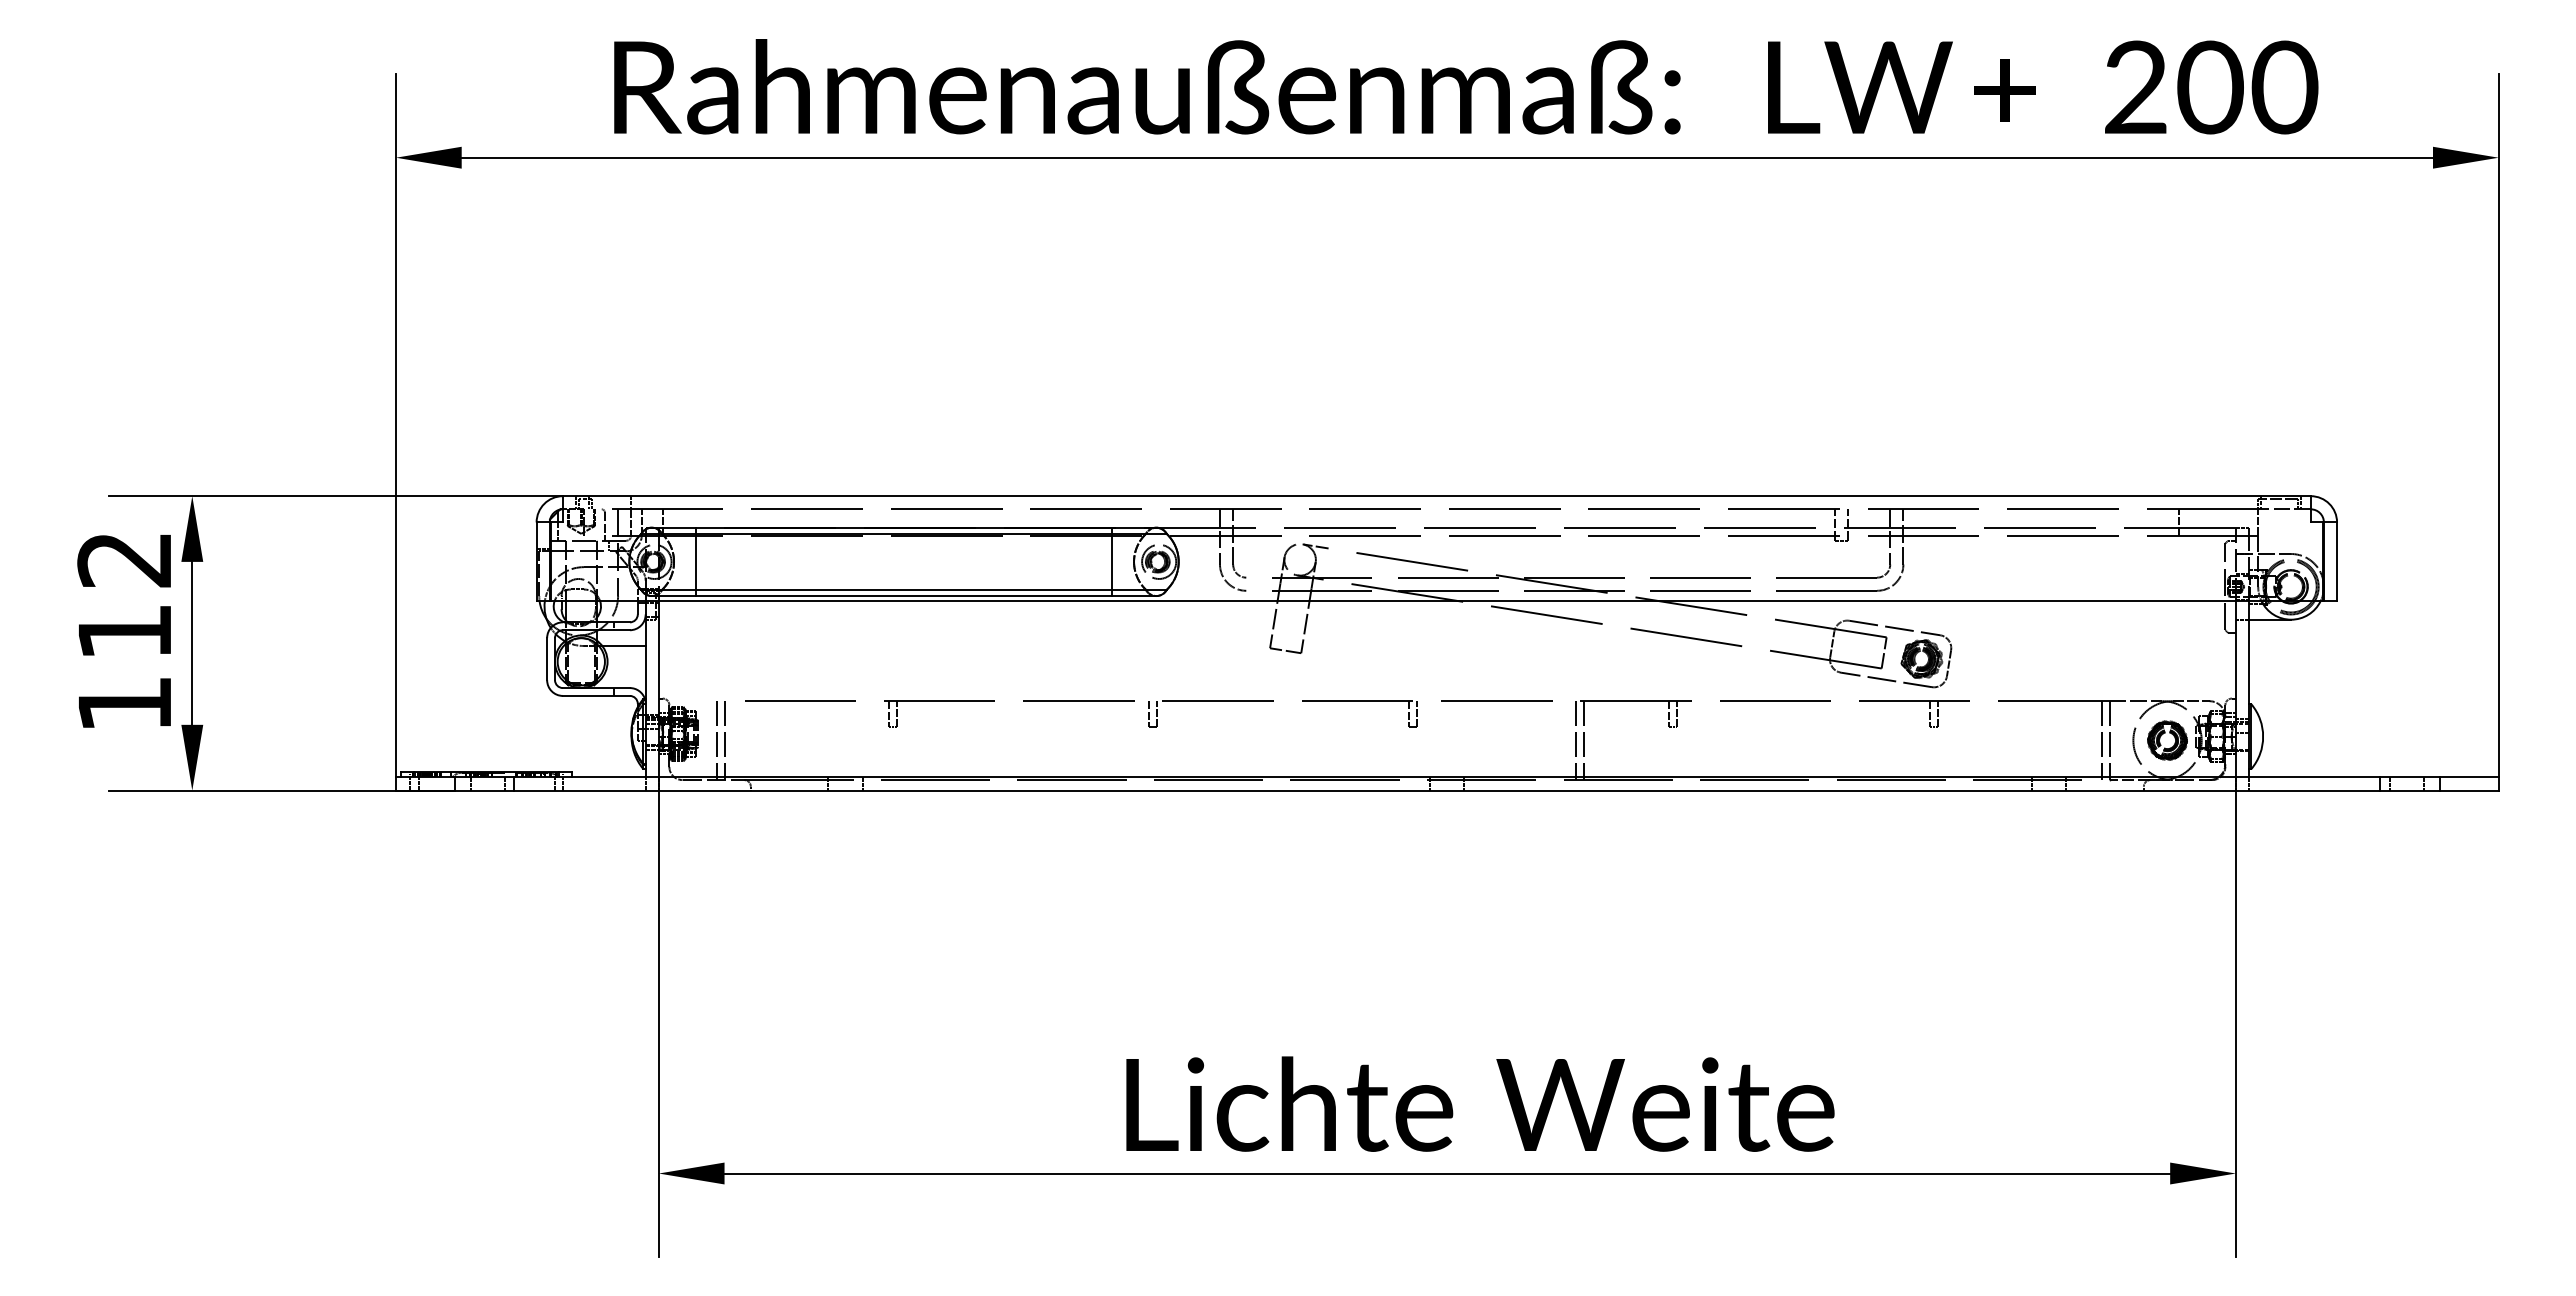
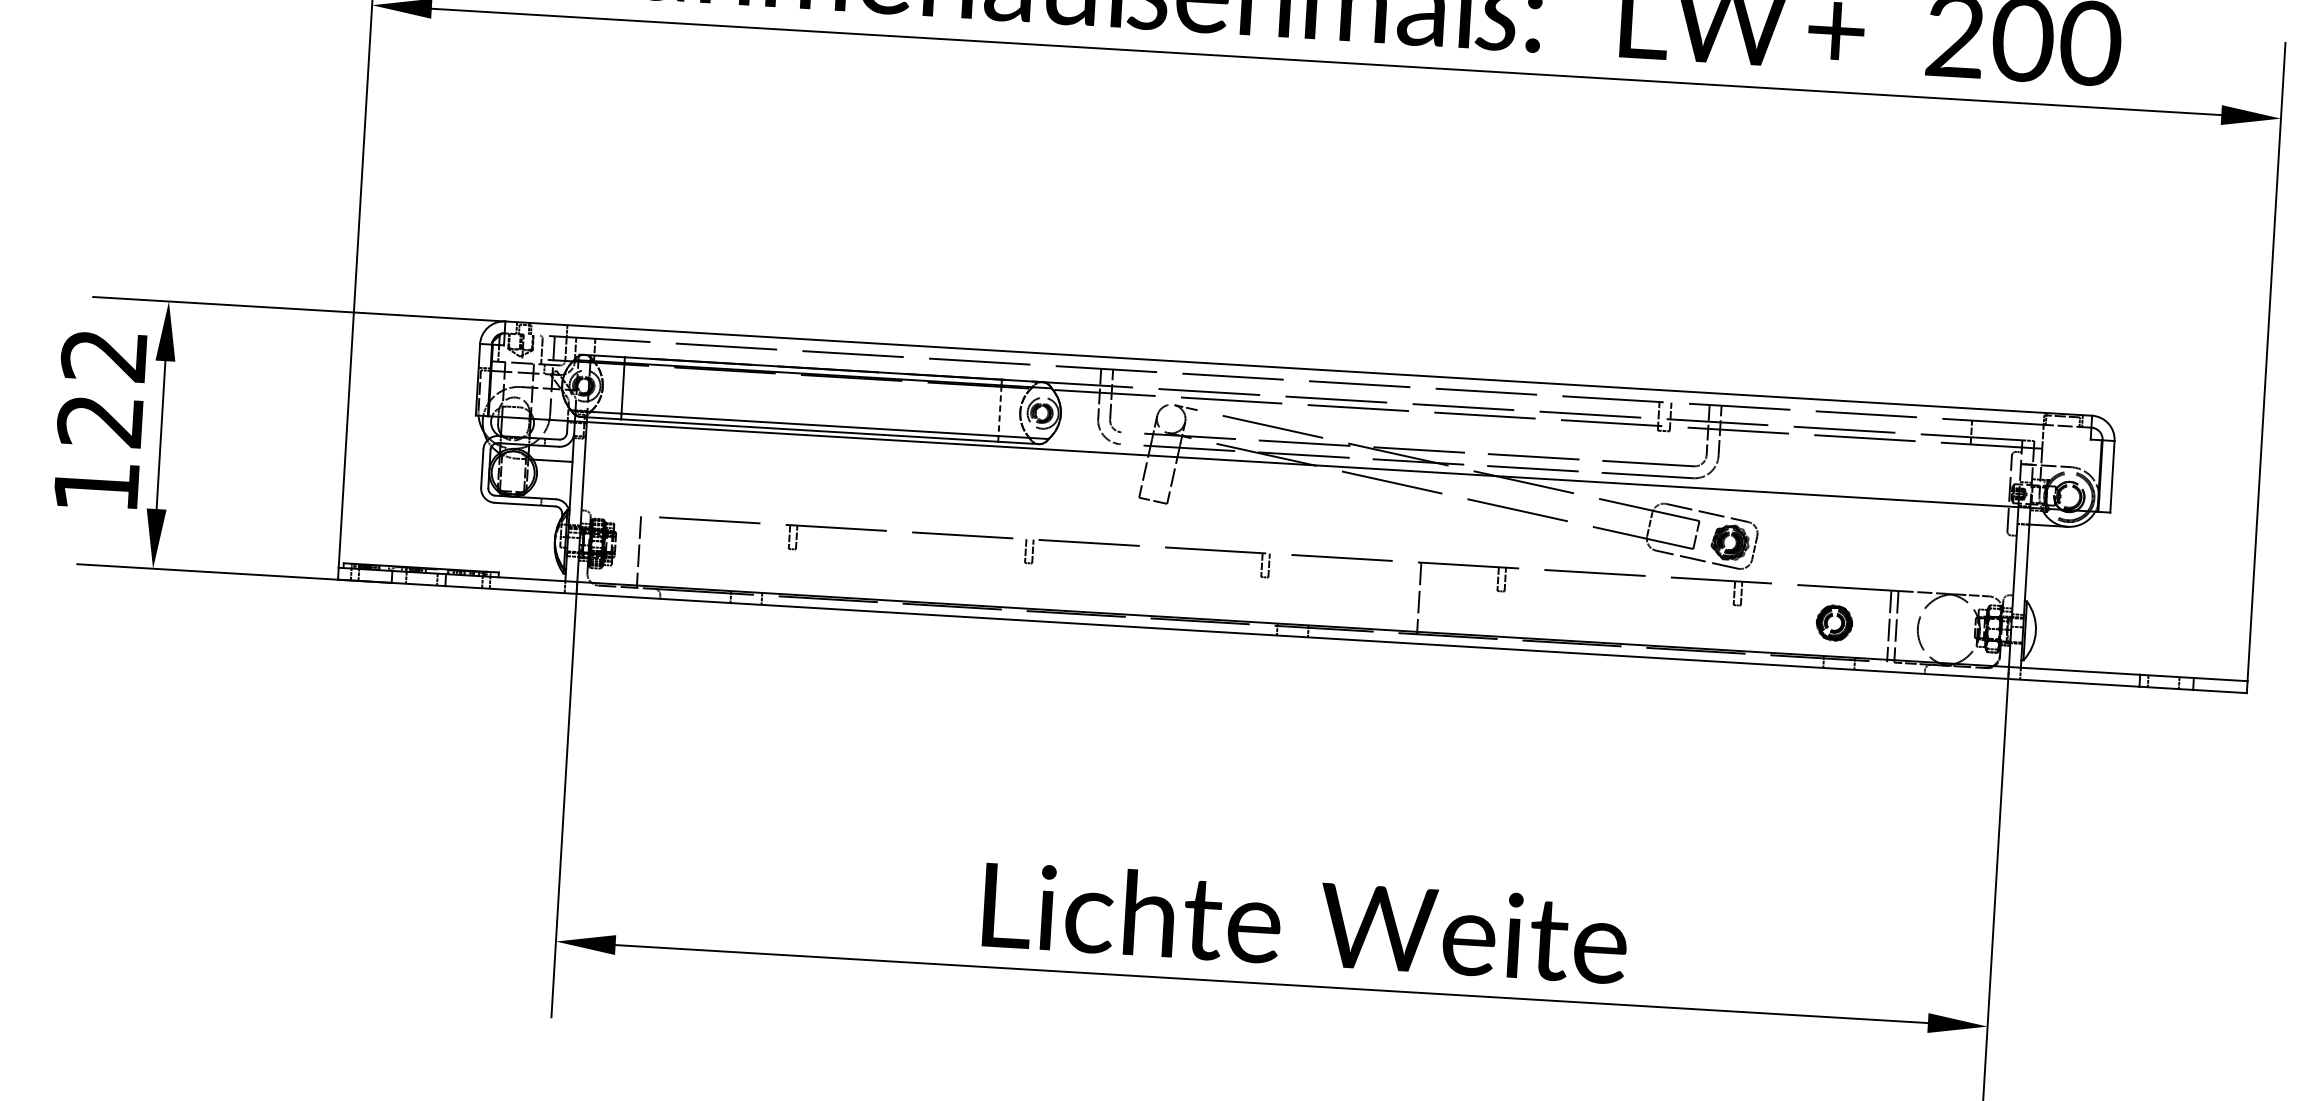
line: (1111, 561) -> (999, 410), solid -> dashed
text: (123, 632) -> (99, 421), 112 -> 122
line: (716, 740) -> (631, 551), removed
line: (1576, 740) -> (1412, 597), removed
part: (2167, 740) -> (1834, 623), moved

